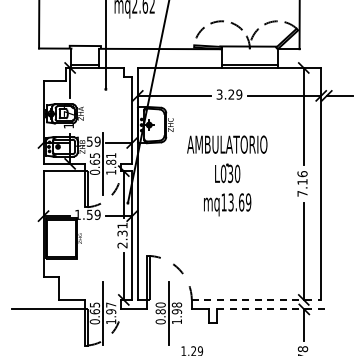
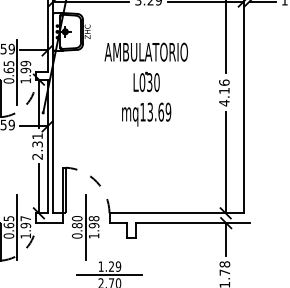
text: (111, 158) -> (26, 66), 1.81 -> 1.99
text: (302, 193) -> (224, 102), 7.16 -> 4.16
line: (256, 299) -> (176, 212), dashed -> solid
line: (271, 309) -> (192, 223), dashed -> solid

